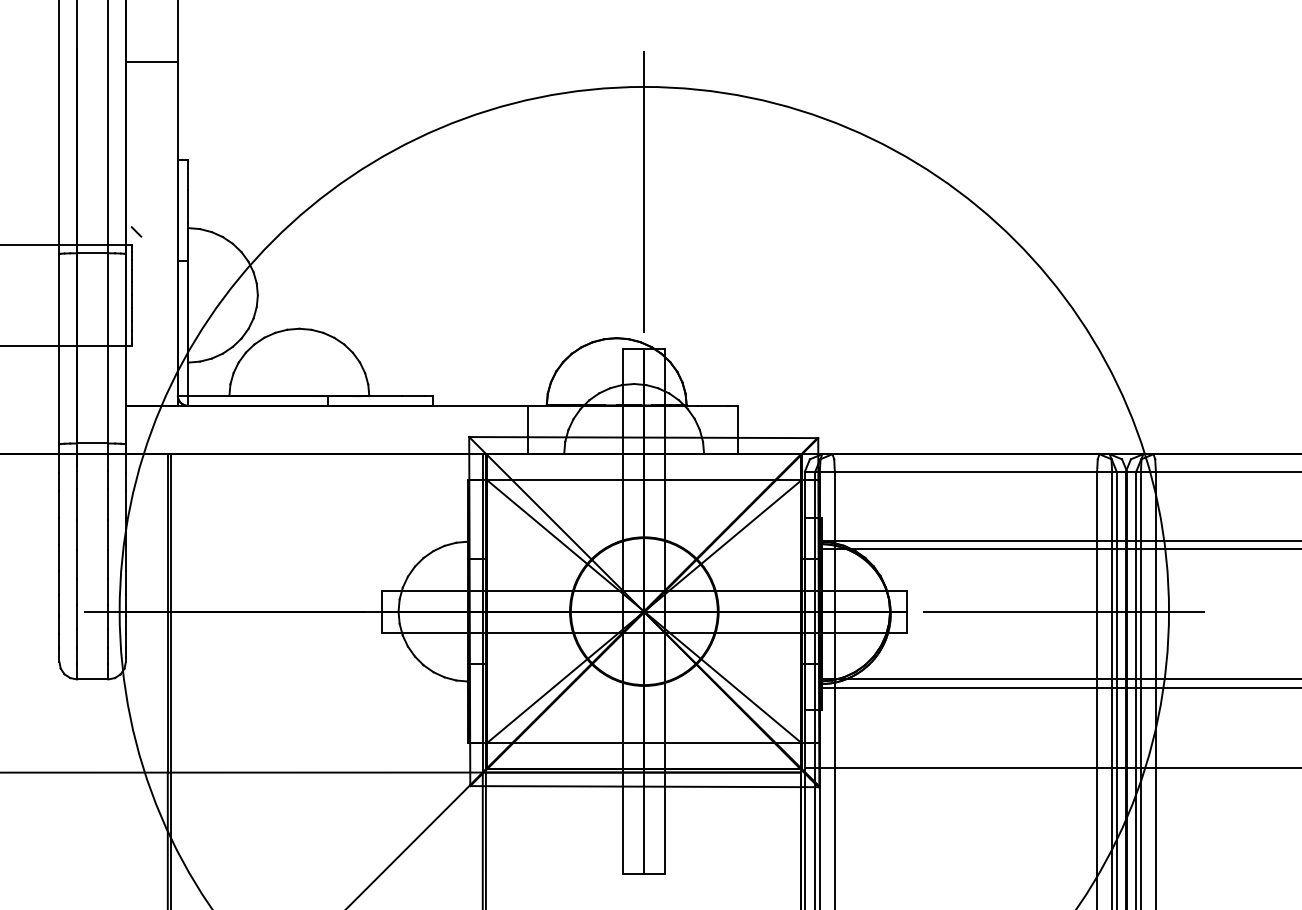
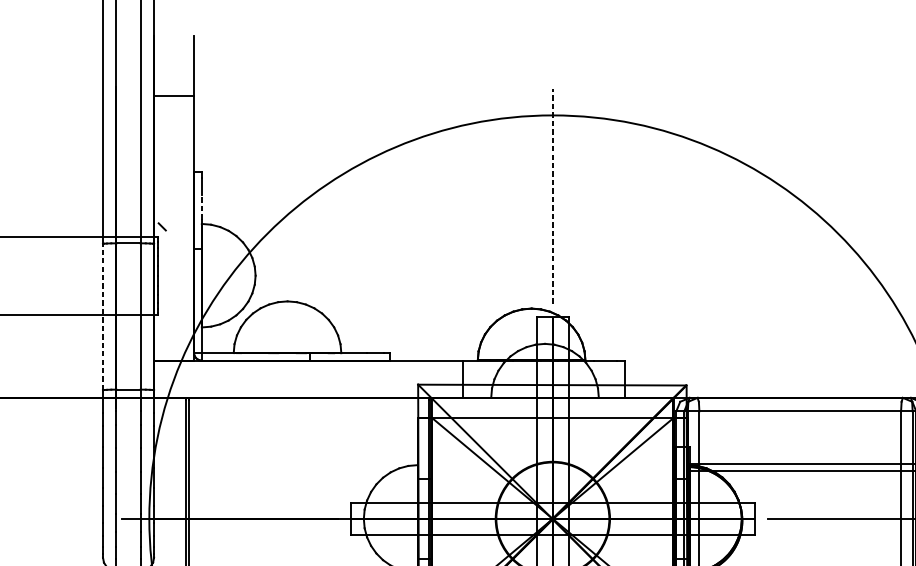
line: (644, 191) -> (552, 195), solid -> dashed
line: (188, 205) -> (202, 206), solid -> dashed
line: (59, 348) -> (103, 316), solid -> dashed

